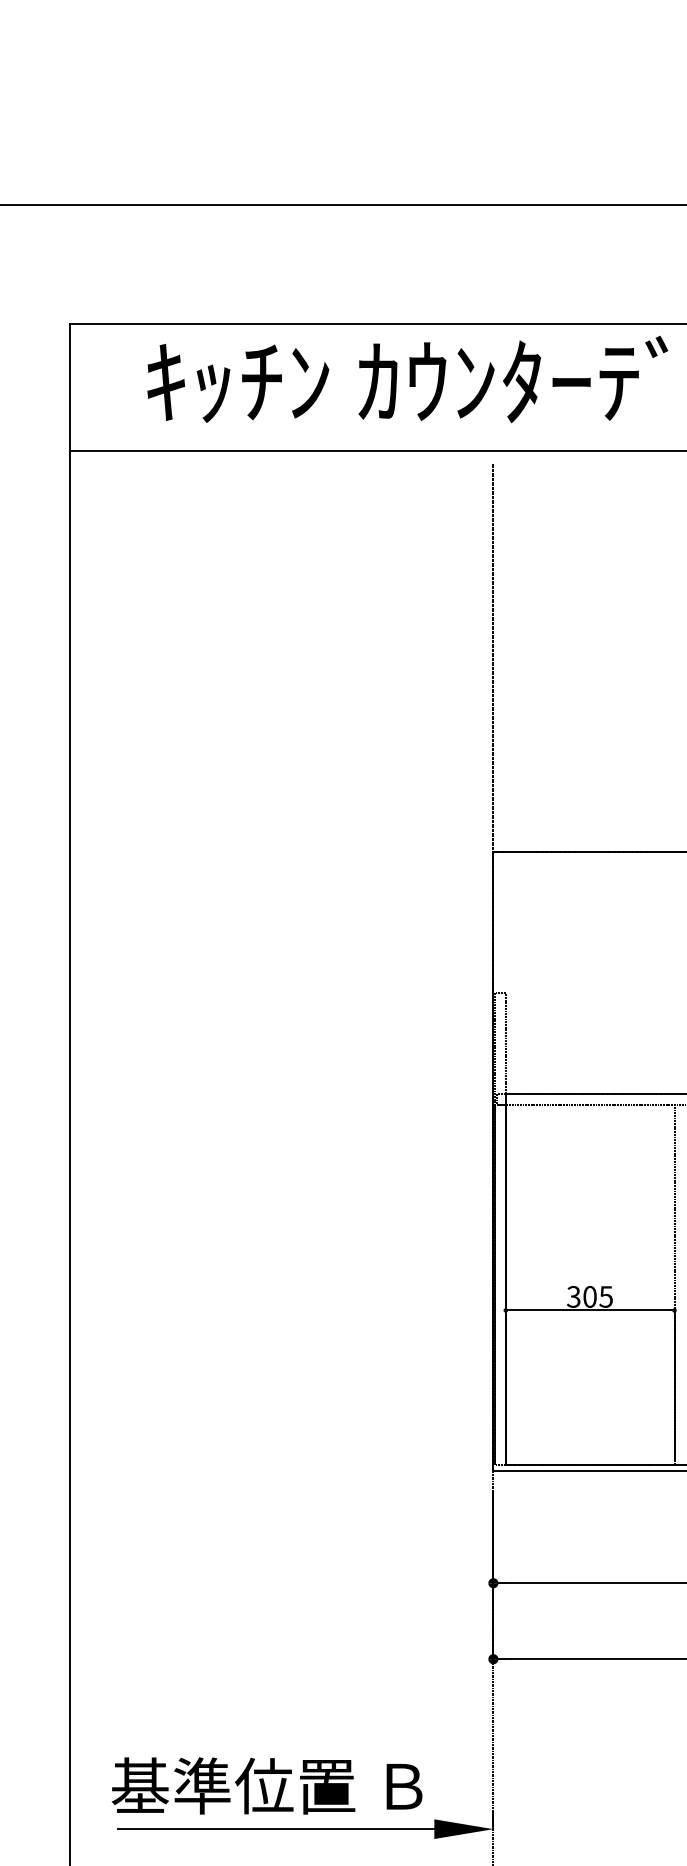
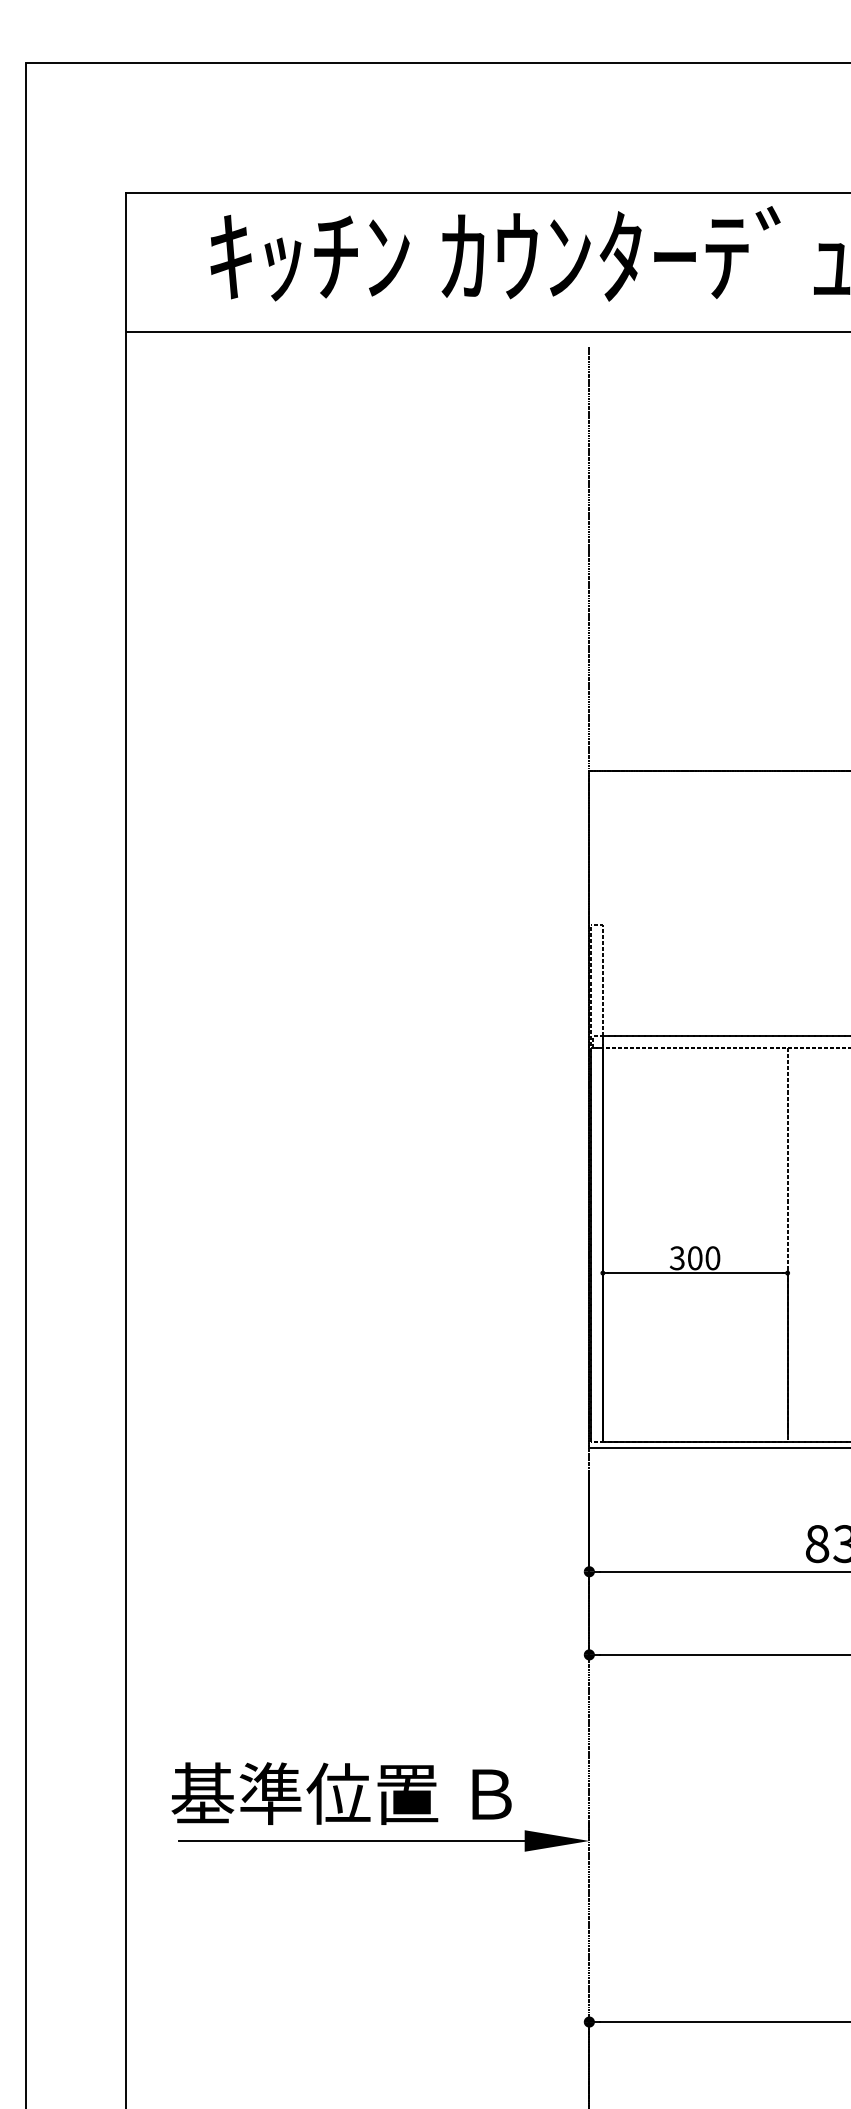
text: (605, 1297) -> (712, 1258), 305 -> 300

